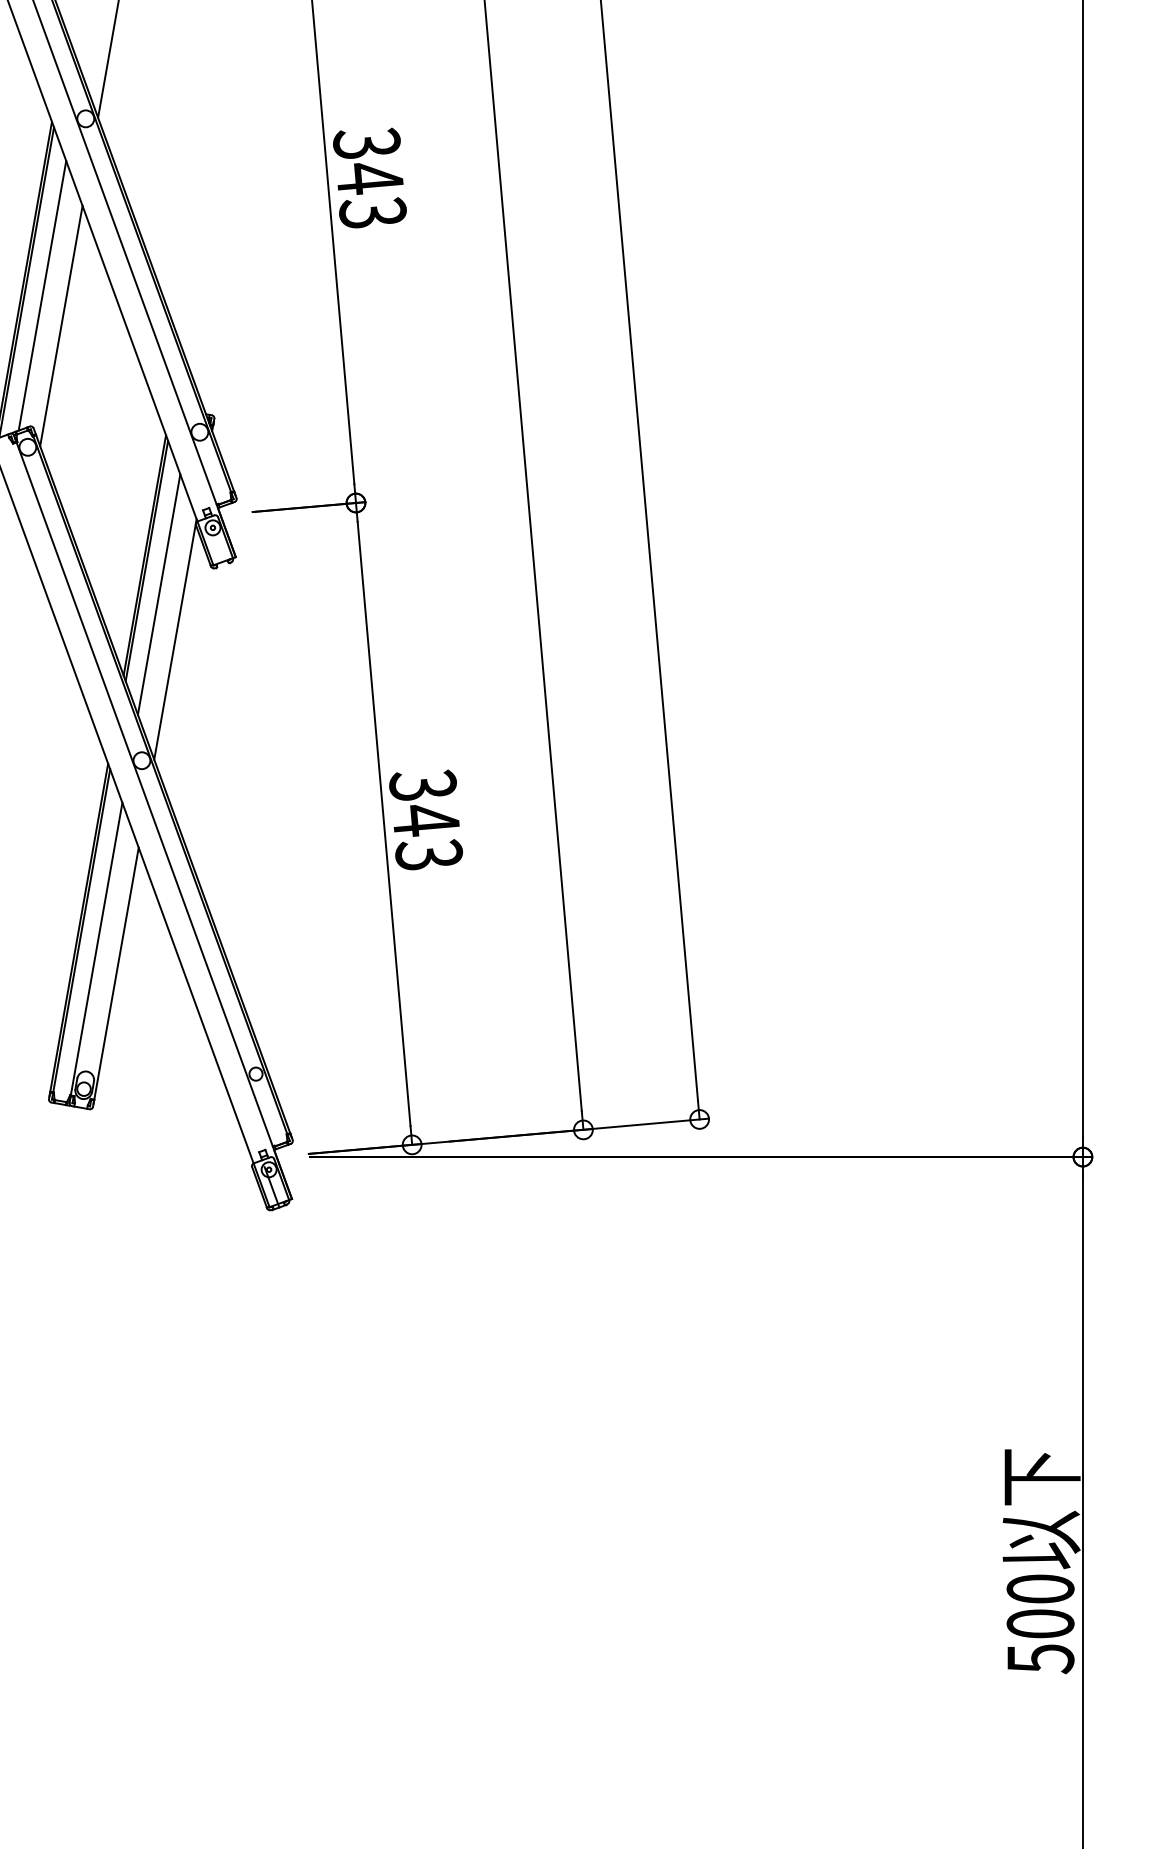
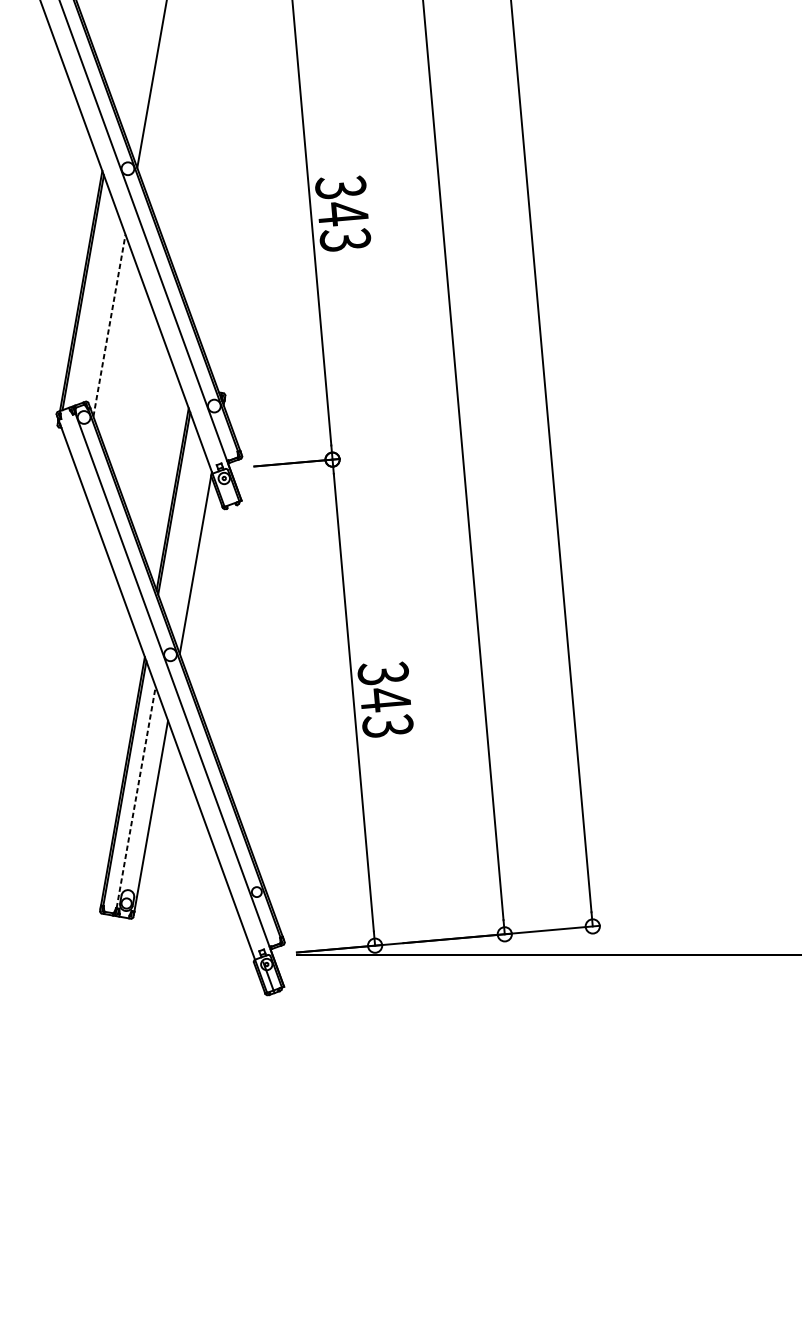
line: (42, 295) -> (95, 302), removed
line: (61, 325) -> (109, 325), solid -> dashed
line: (158, 594) -> (183, 528), removed
line: (96, 949) -> (136, 797), solid -> dashed

